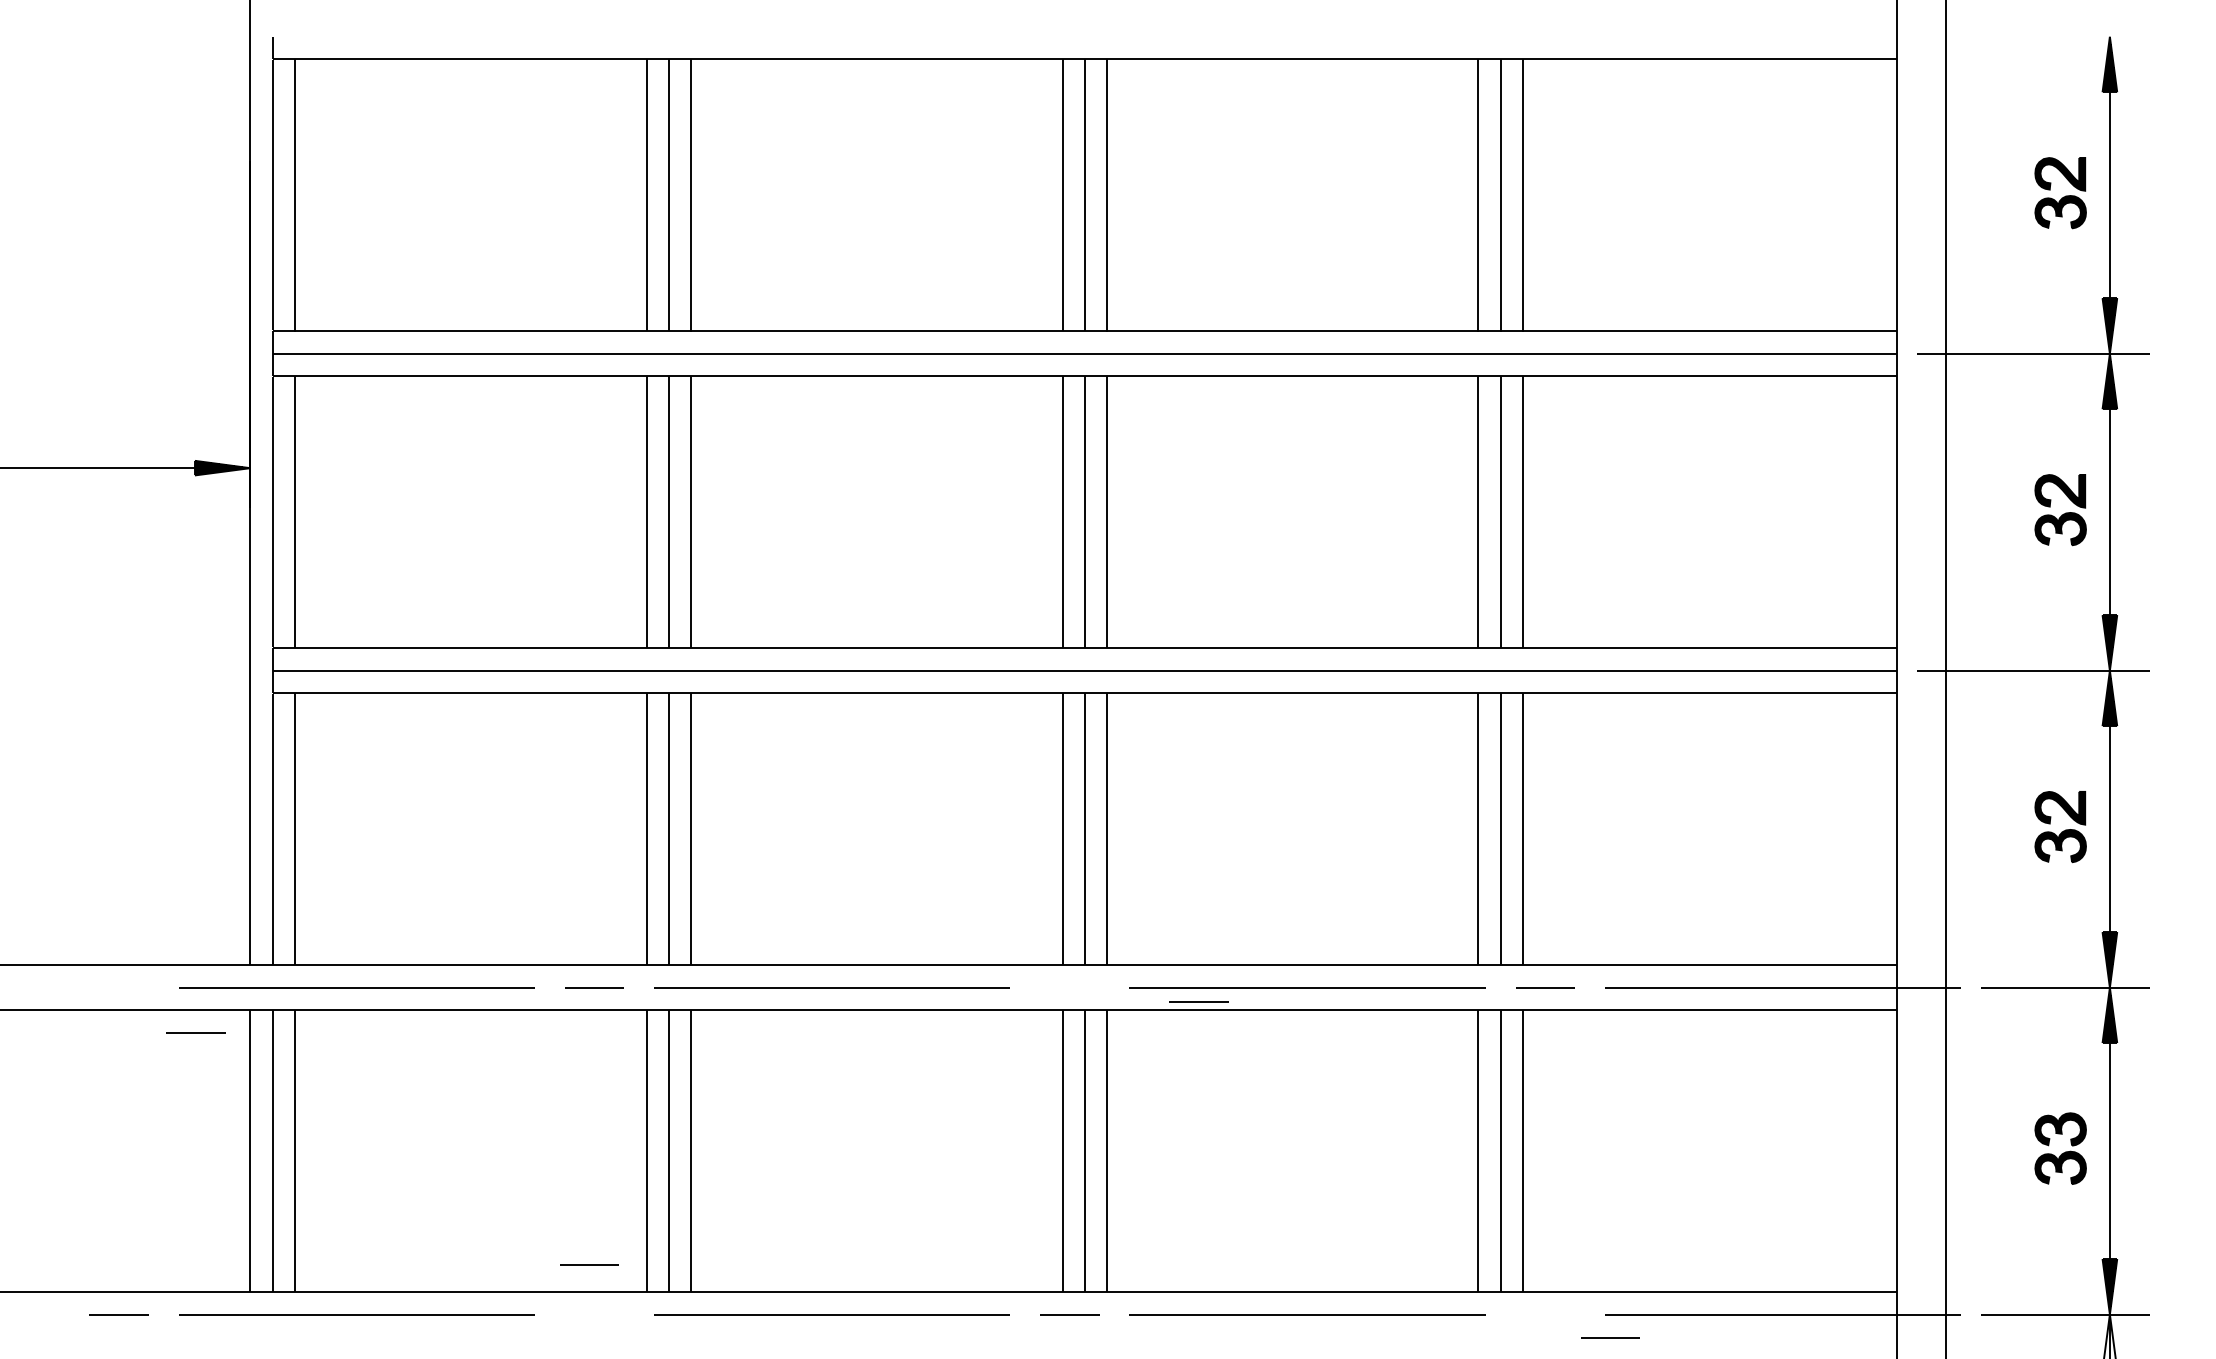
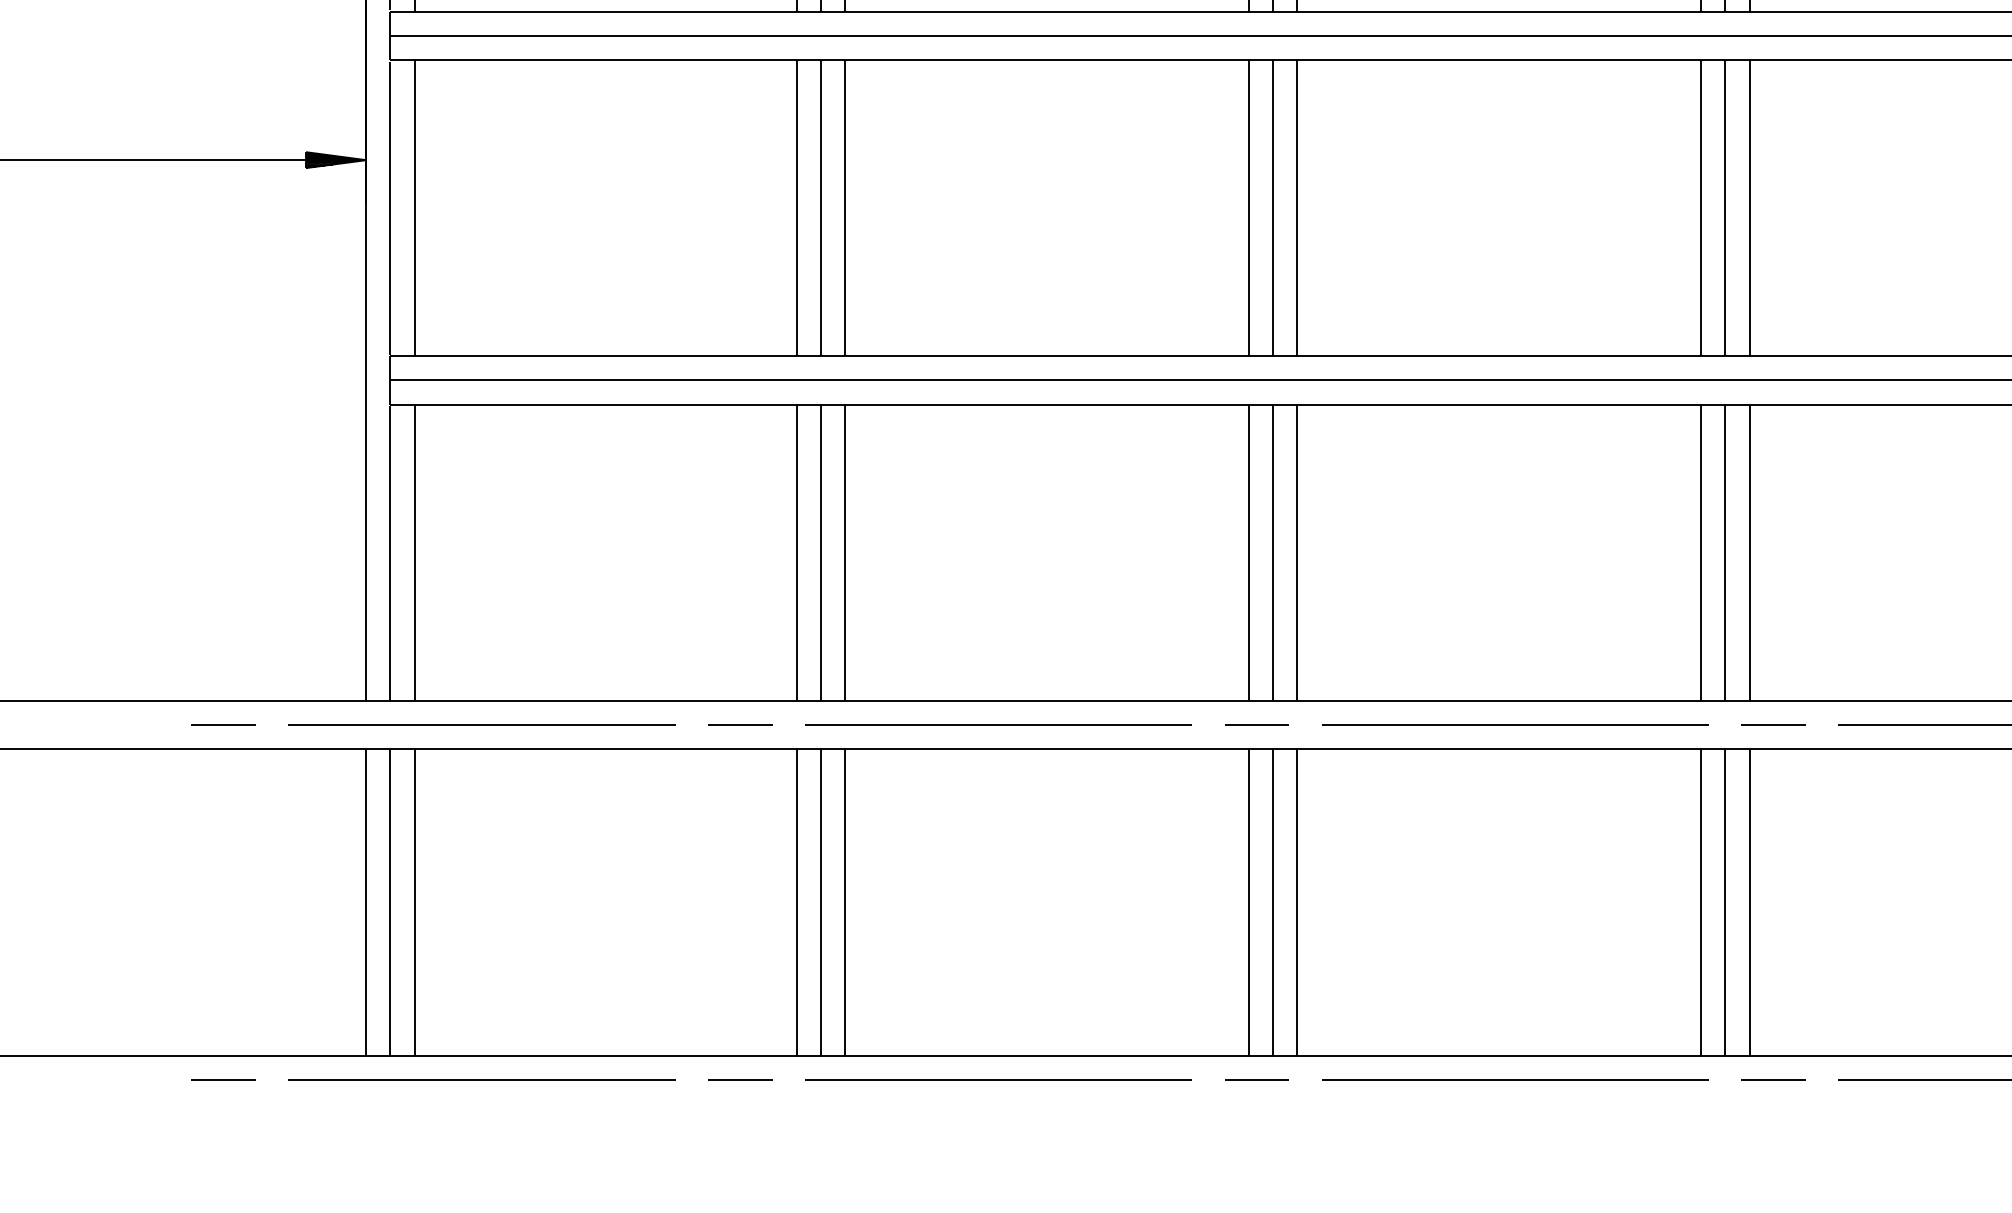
line: (1198, 1001) -> (1256, 724), moved
line: (195, 1032) -> (222, 724), moved
line: (589, 1264) -> (740, 1080), moved
line: (1610, 1337) -> (1773, 1080), moved

